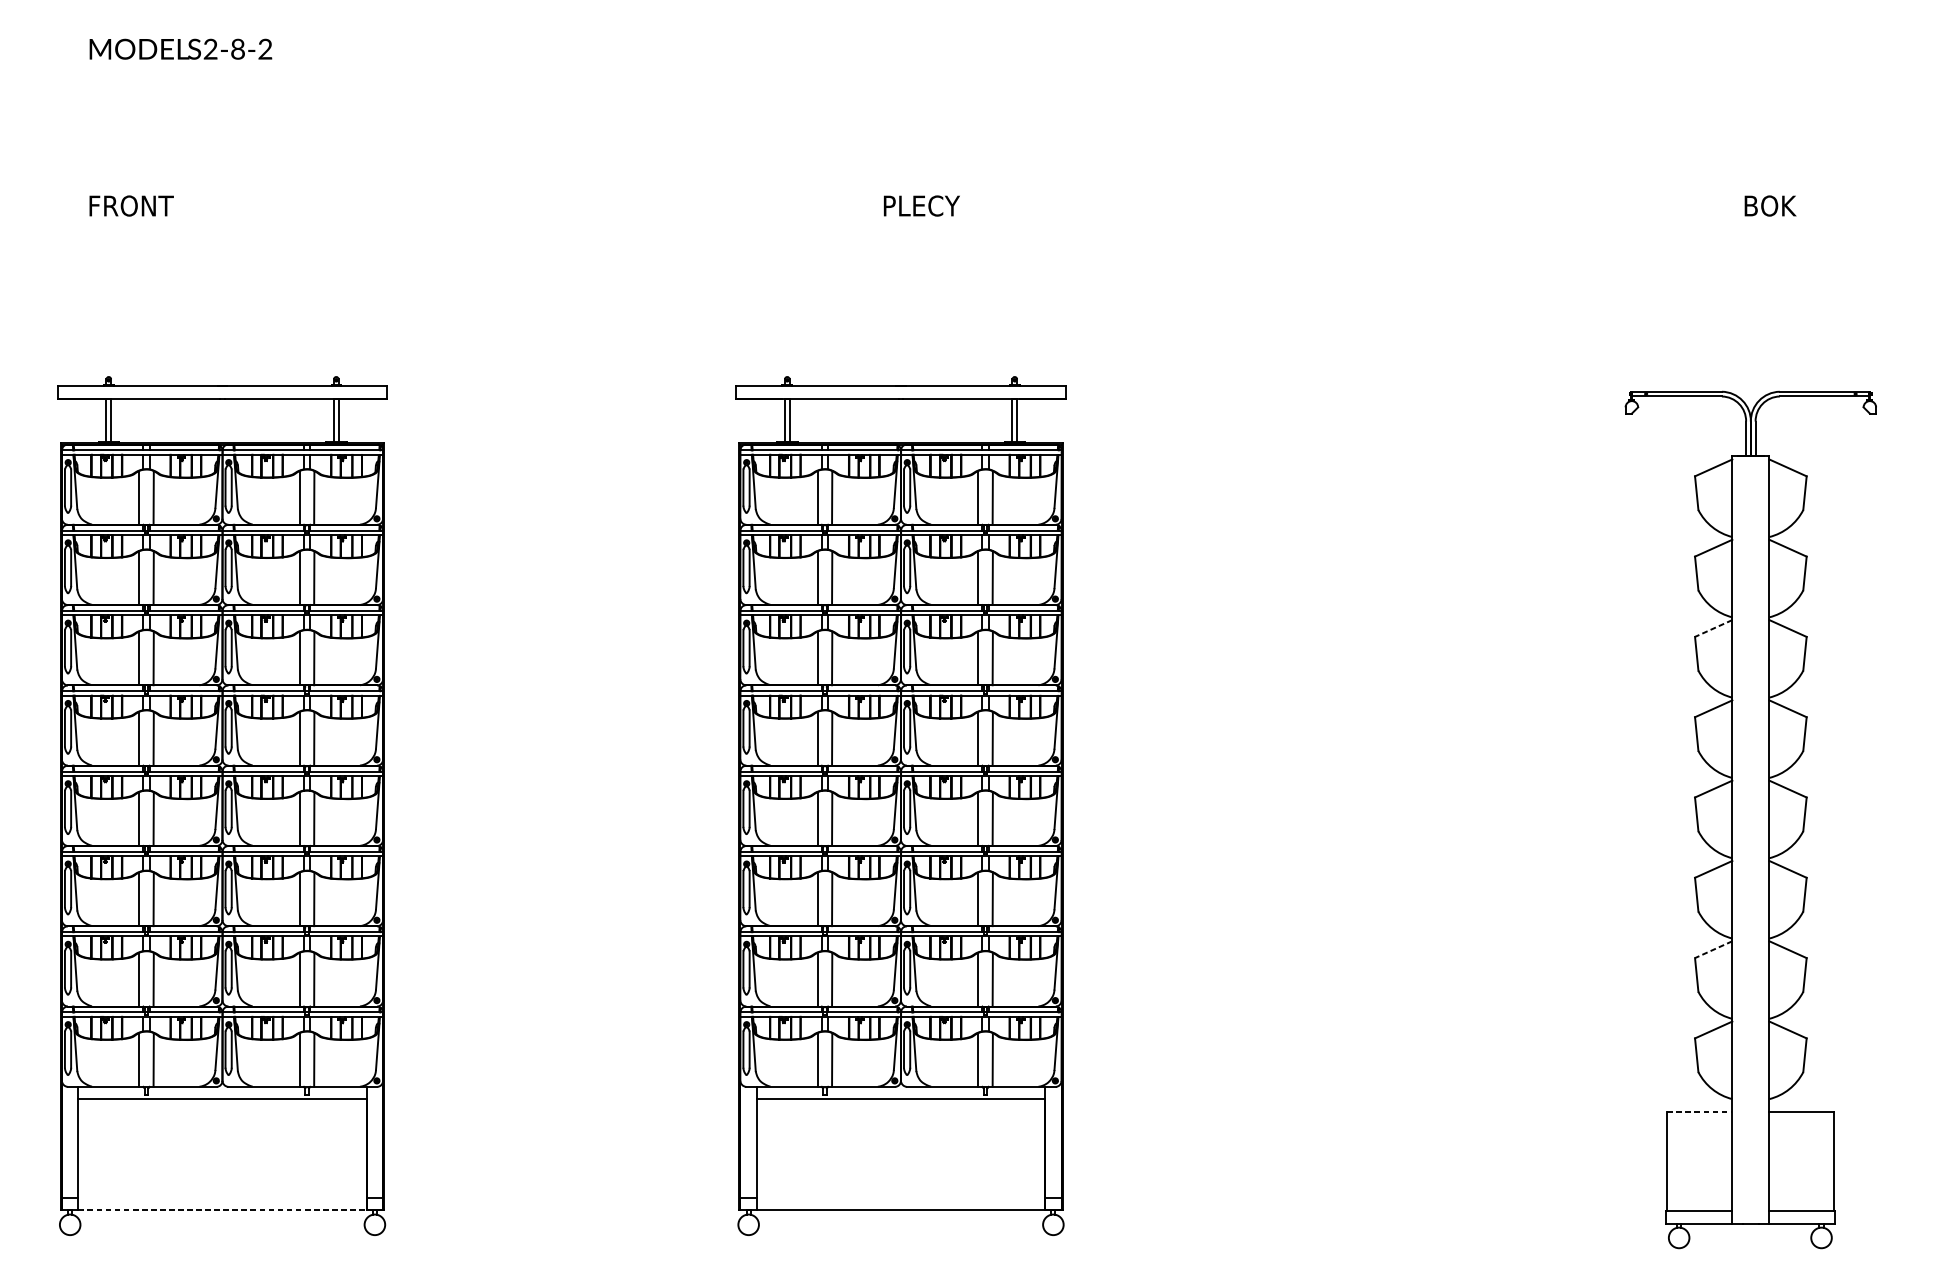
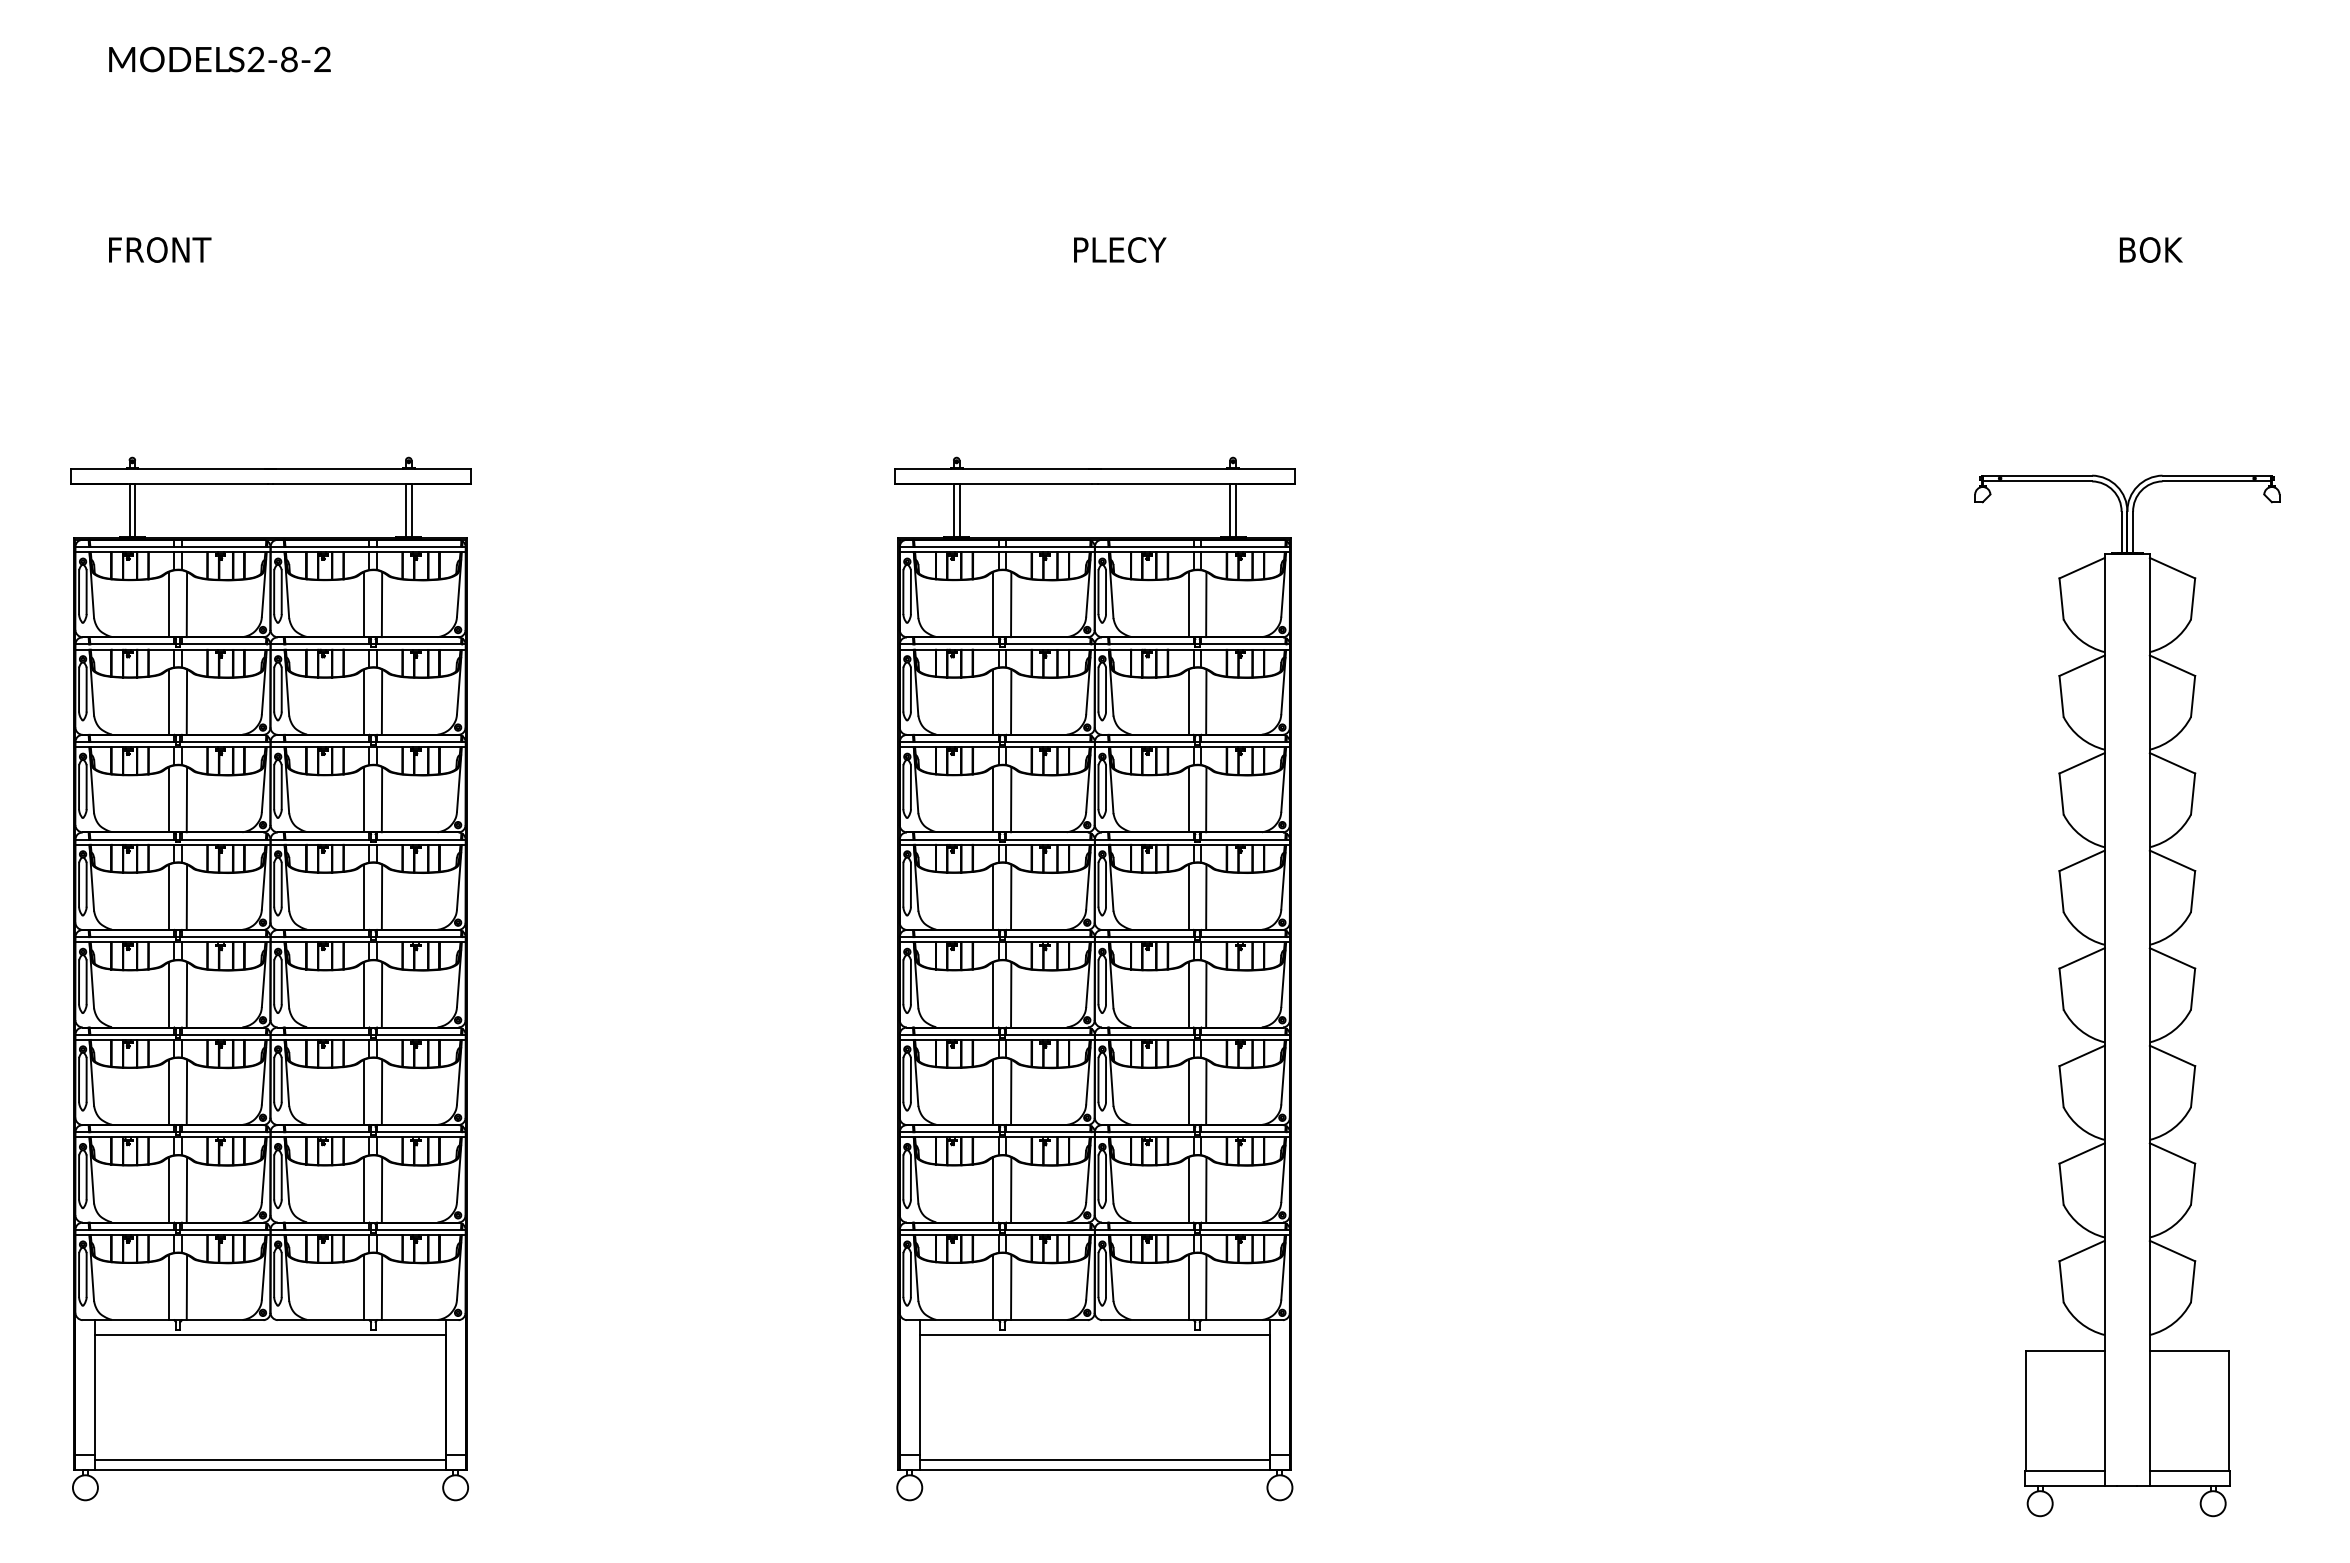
line: (1713, 628) -> (2082, 763), dashed -> solid
line: (1713, 949) -> (2082, 1153), dashed -> solid
line: (1699, 1112) -> (2065, 1351), dashed -> solid
line: (222, 1202) -> (270, 1460), added
line: (900, 1202) -> (1094, 1460), added
line: (231, 1210) -> (281, 1470), dashed -> solid

